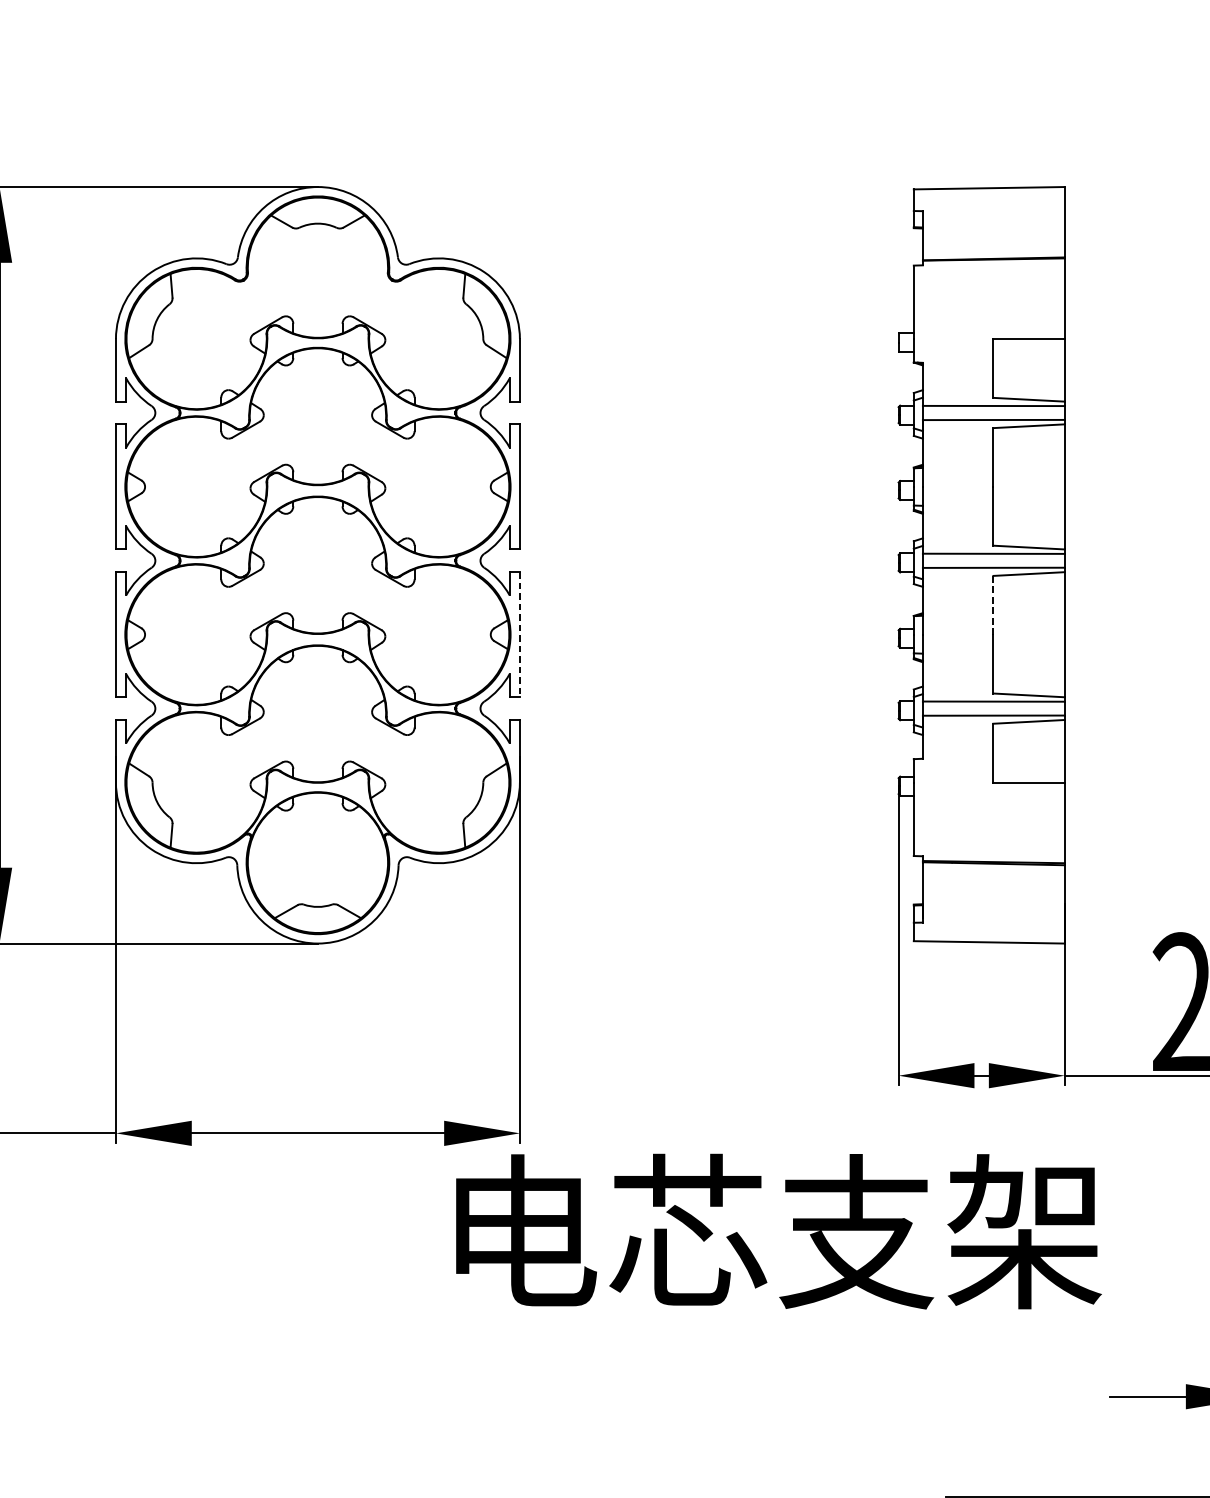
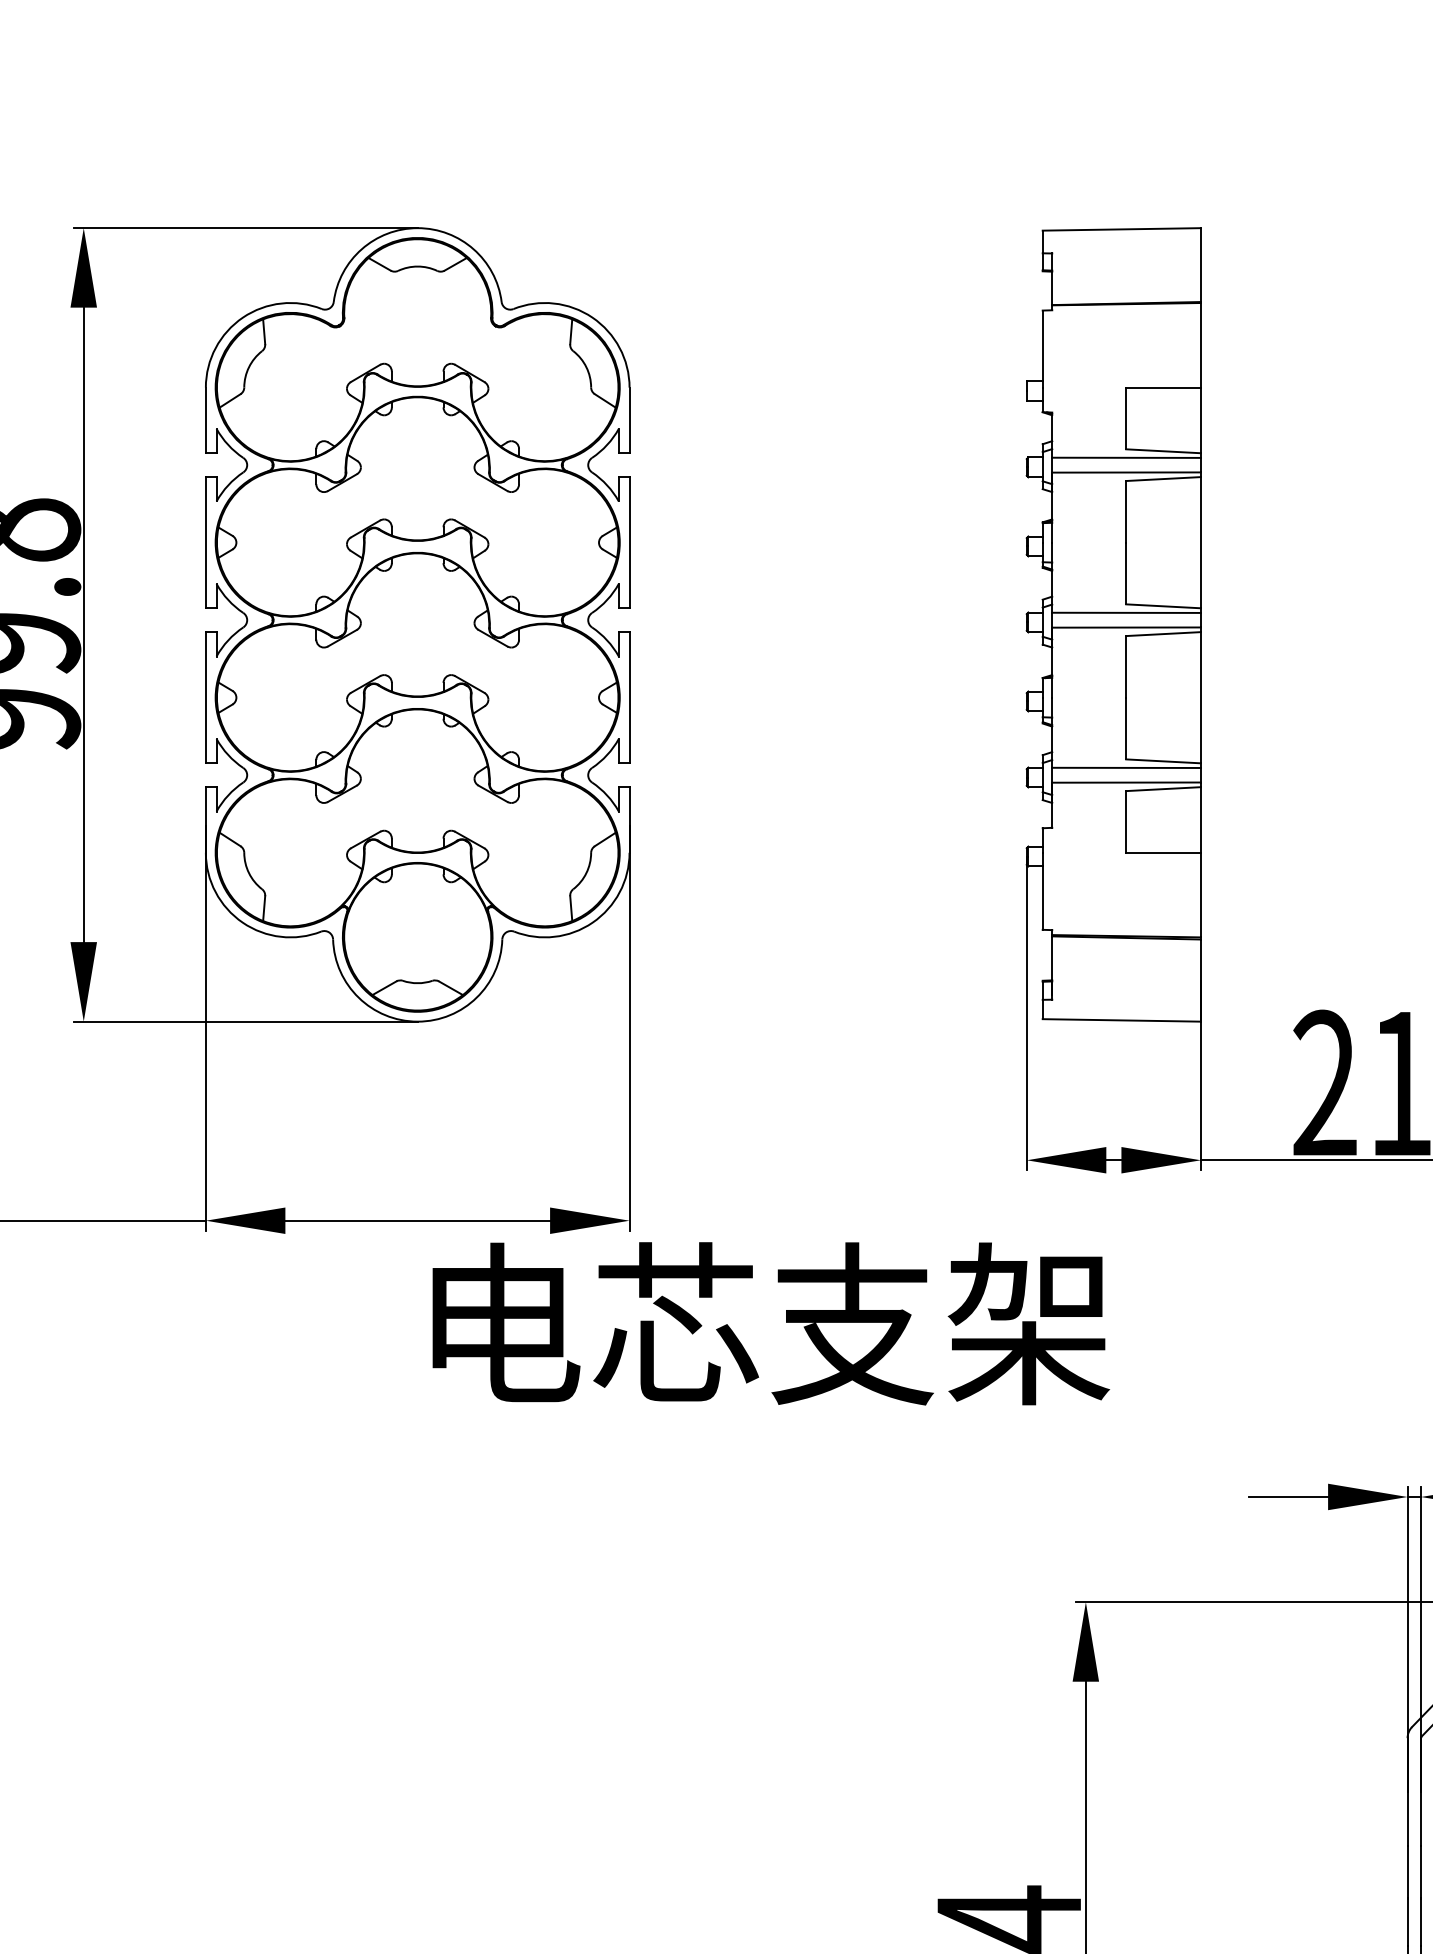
line: (993, 604) -> (1126, 666), dashed -> solid
line: (519, 634) -> (629, 697), dashed -> solid
text: (779, 1231) -> (771, 1323), moved

